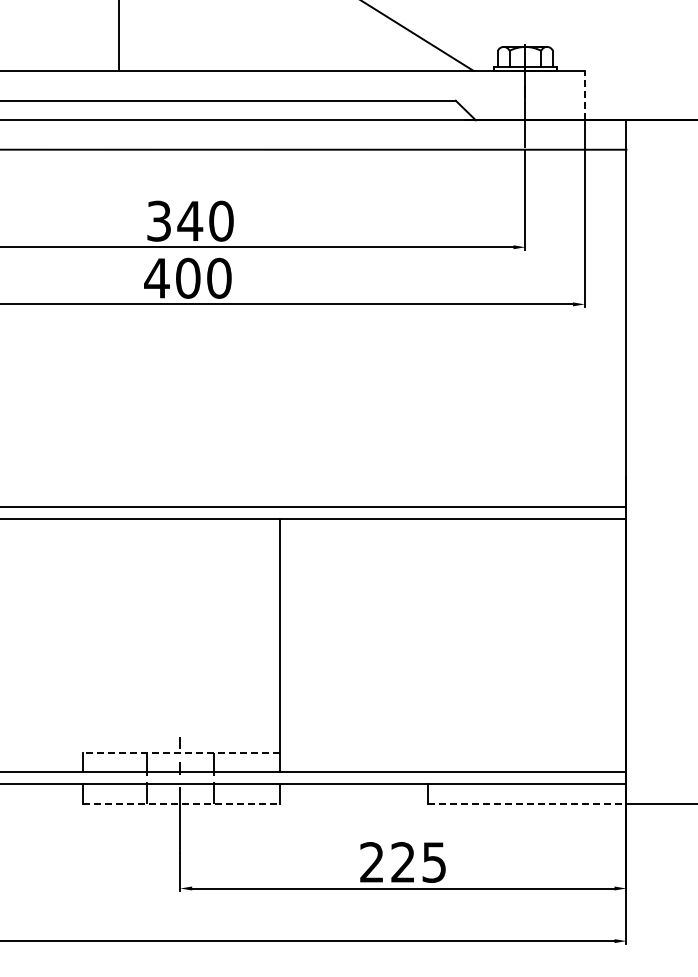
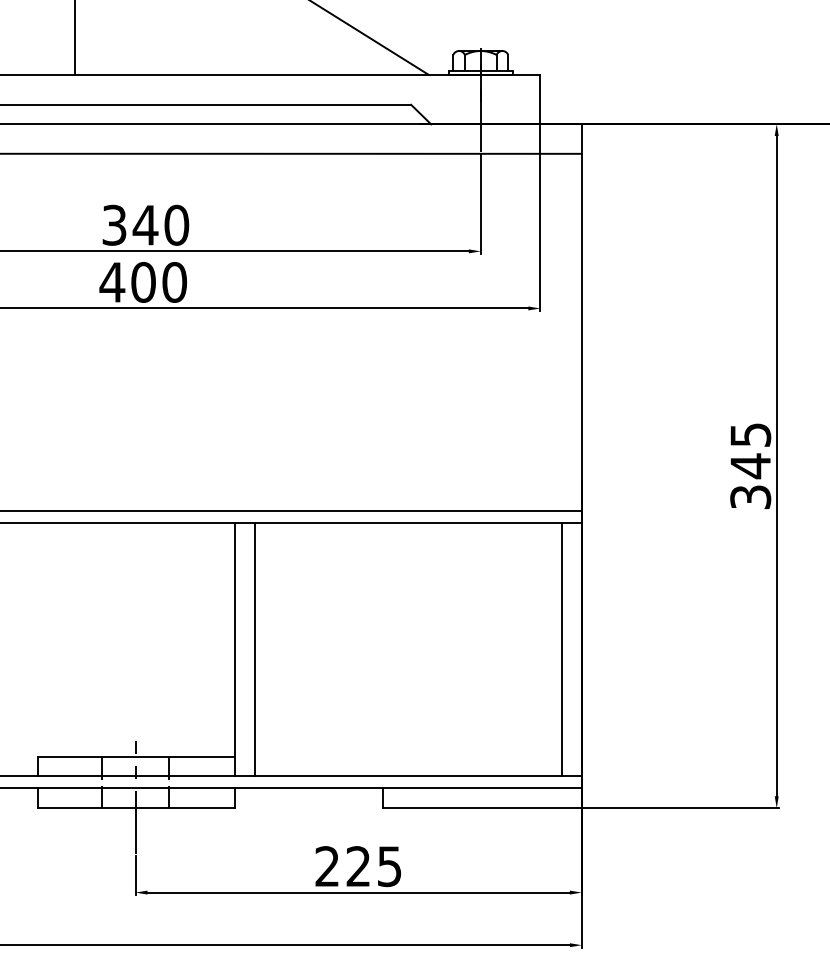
line: (585, 95) -> (540, 99), dashed -> solid
line: (299, 645) -> (254, 649), added
line: (606, 645) -> (561, 649), added
line: (181, 752) -> (136, 756), dashed -> solid
line: (182, 804) -> (137, 808), dashed -> solid
line: (528, 804) -> (483, 808), dashed -> solid

